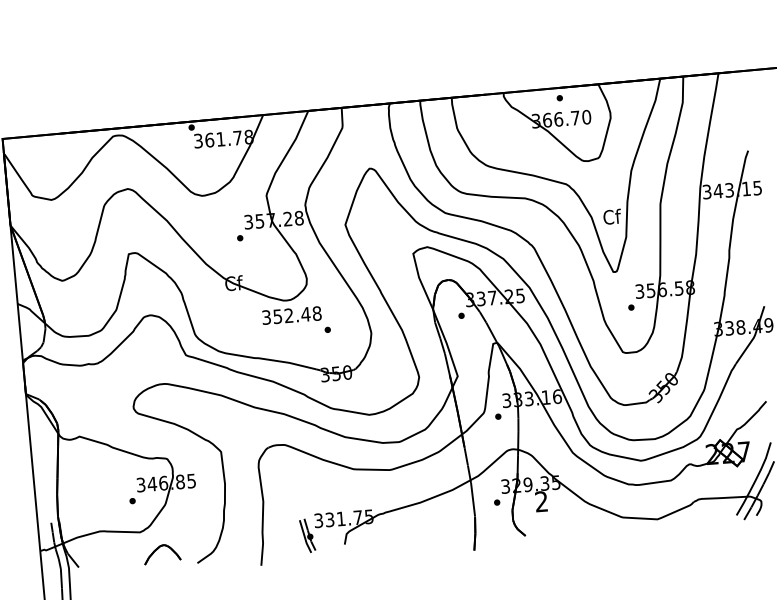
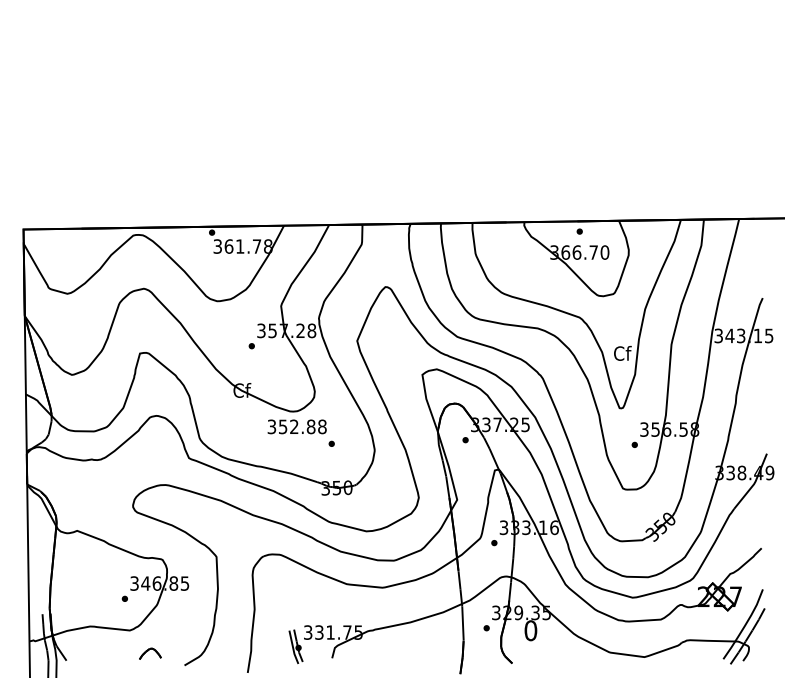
text: (305, 314) -> (310, 426), 352.48 -> 352.88
text: (541, 501) -> (530, 630), 2 -> 0
part: (162, 553) -> (150, 653), size x0.6

